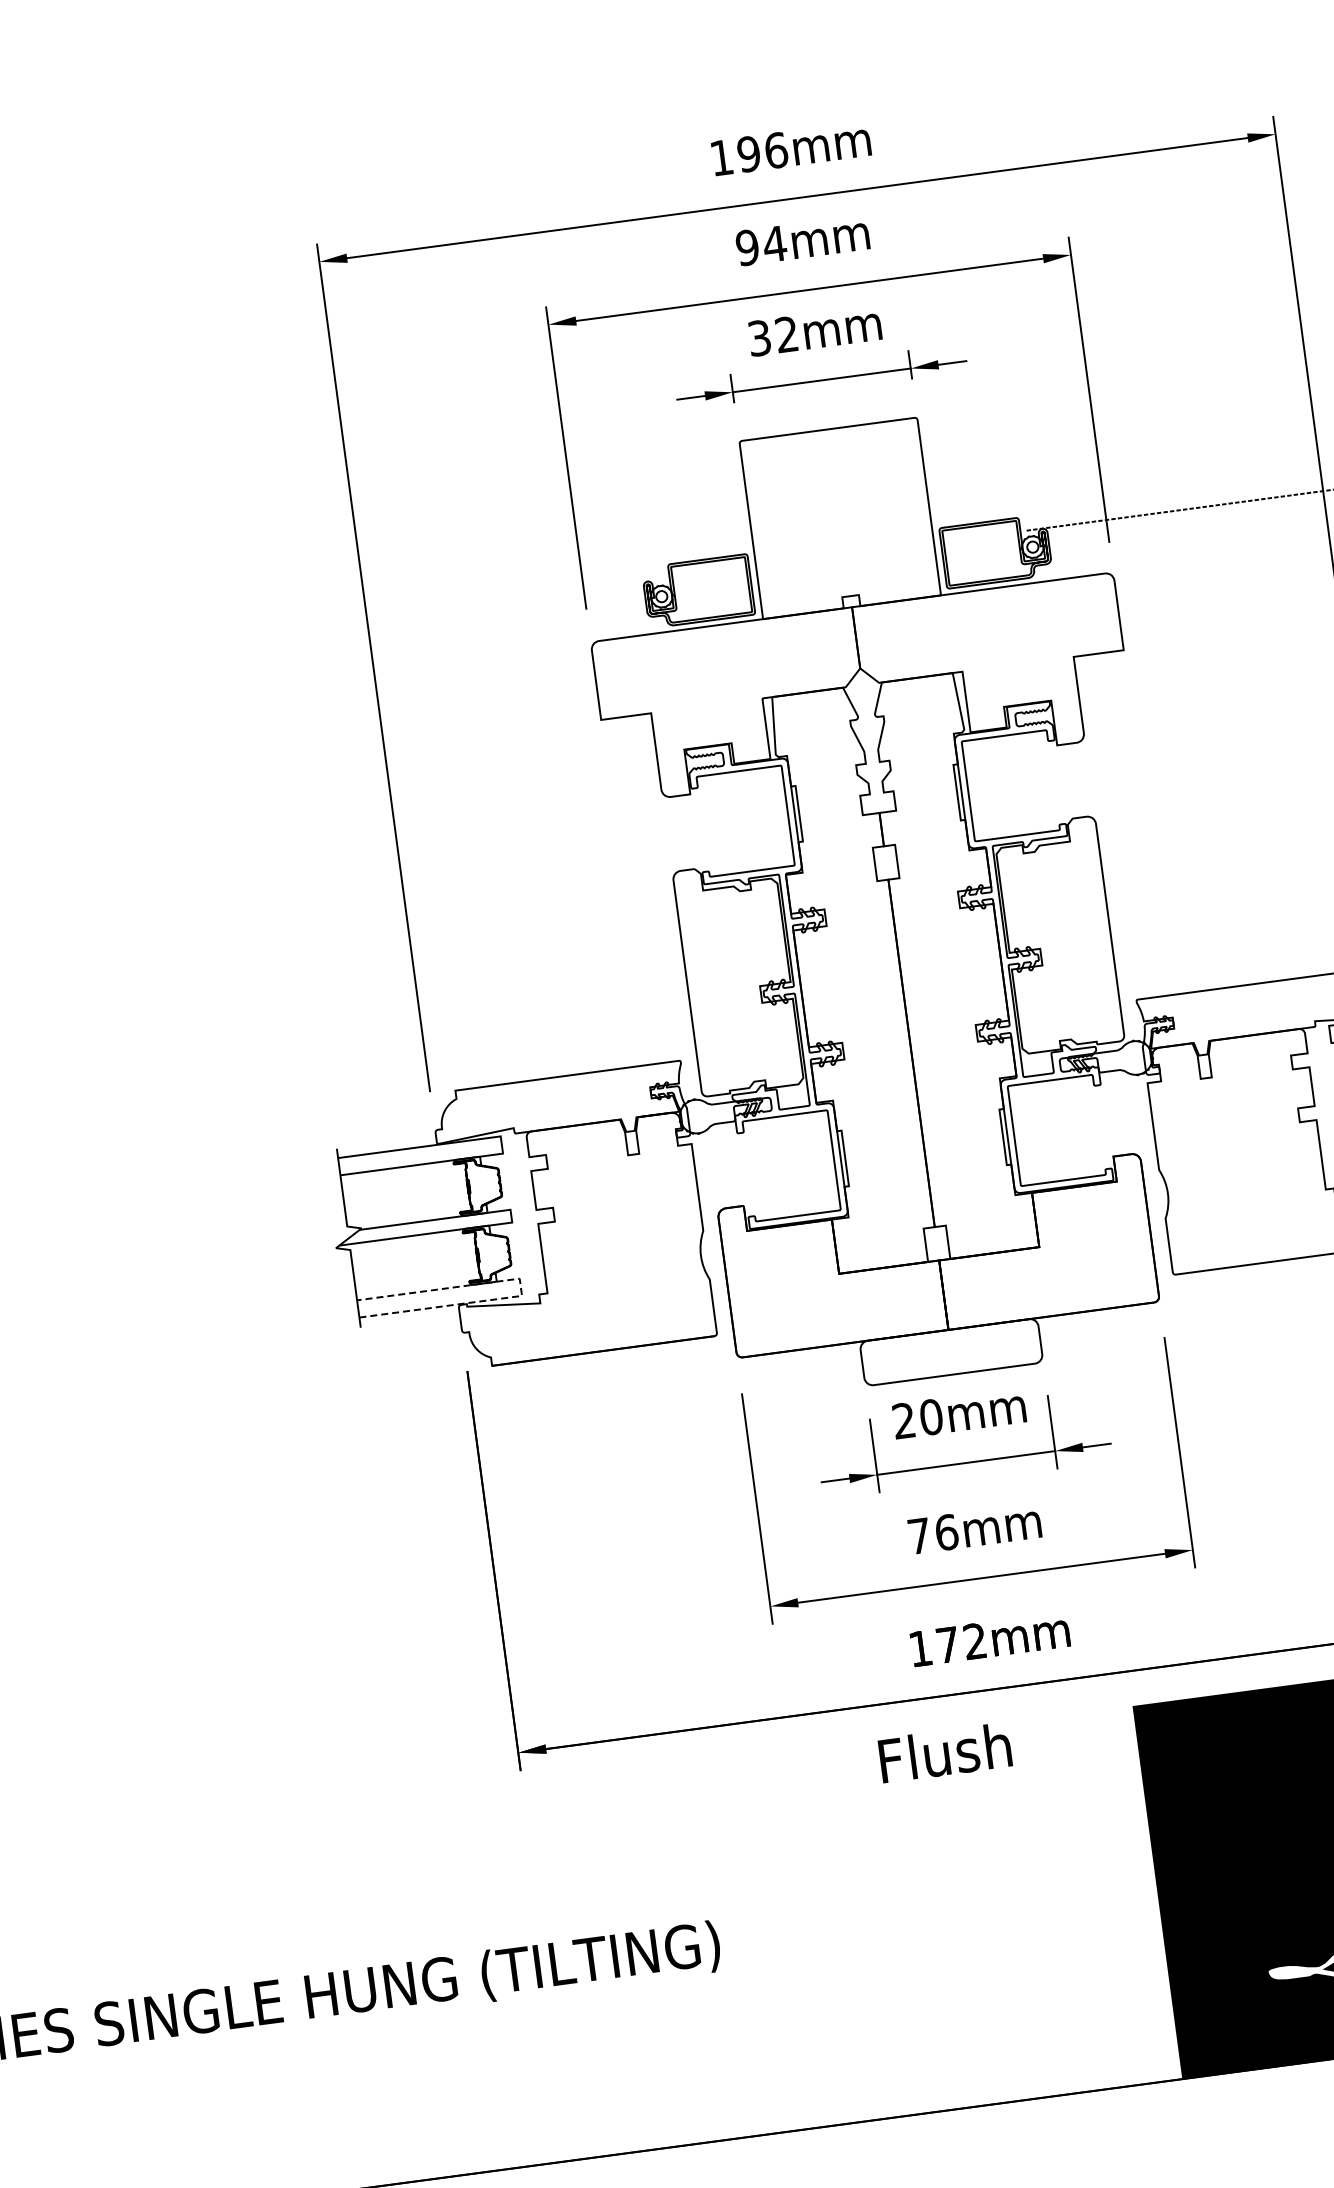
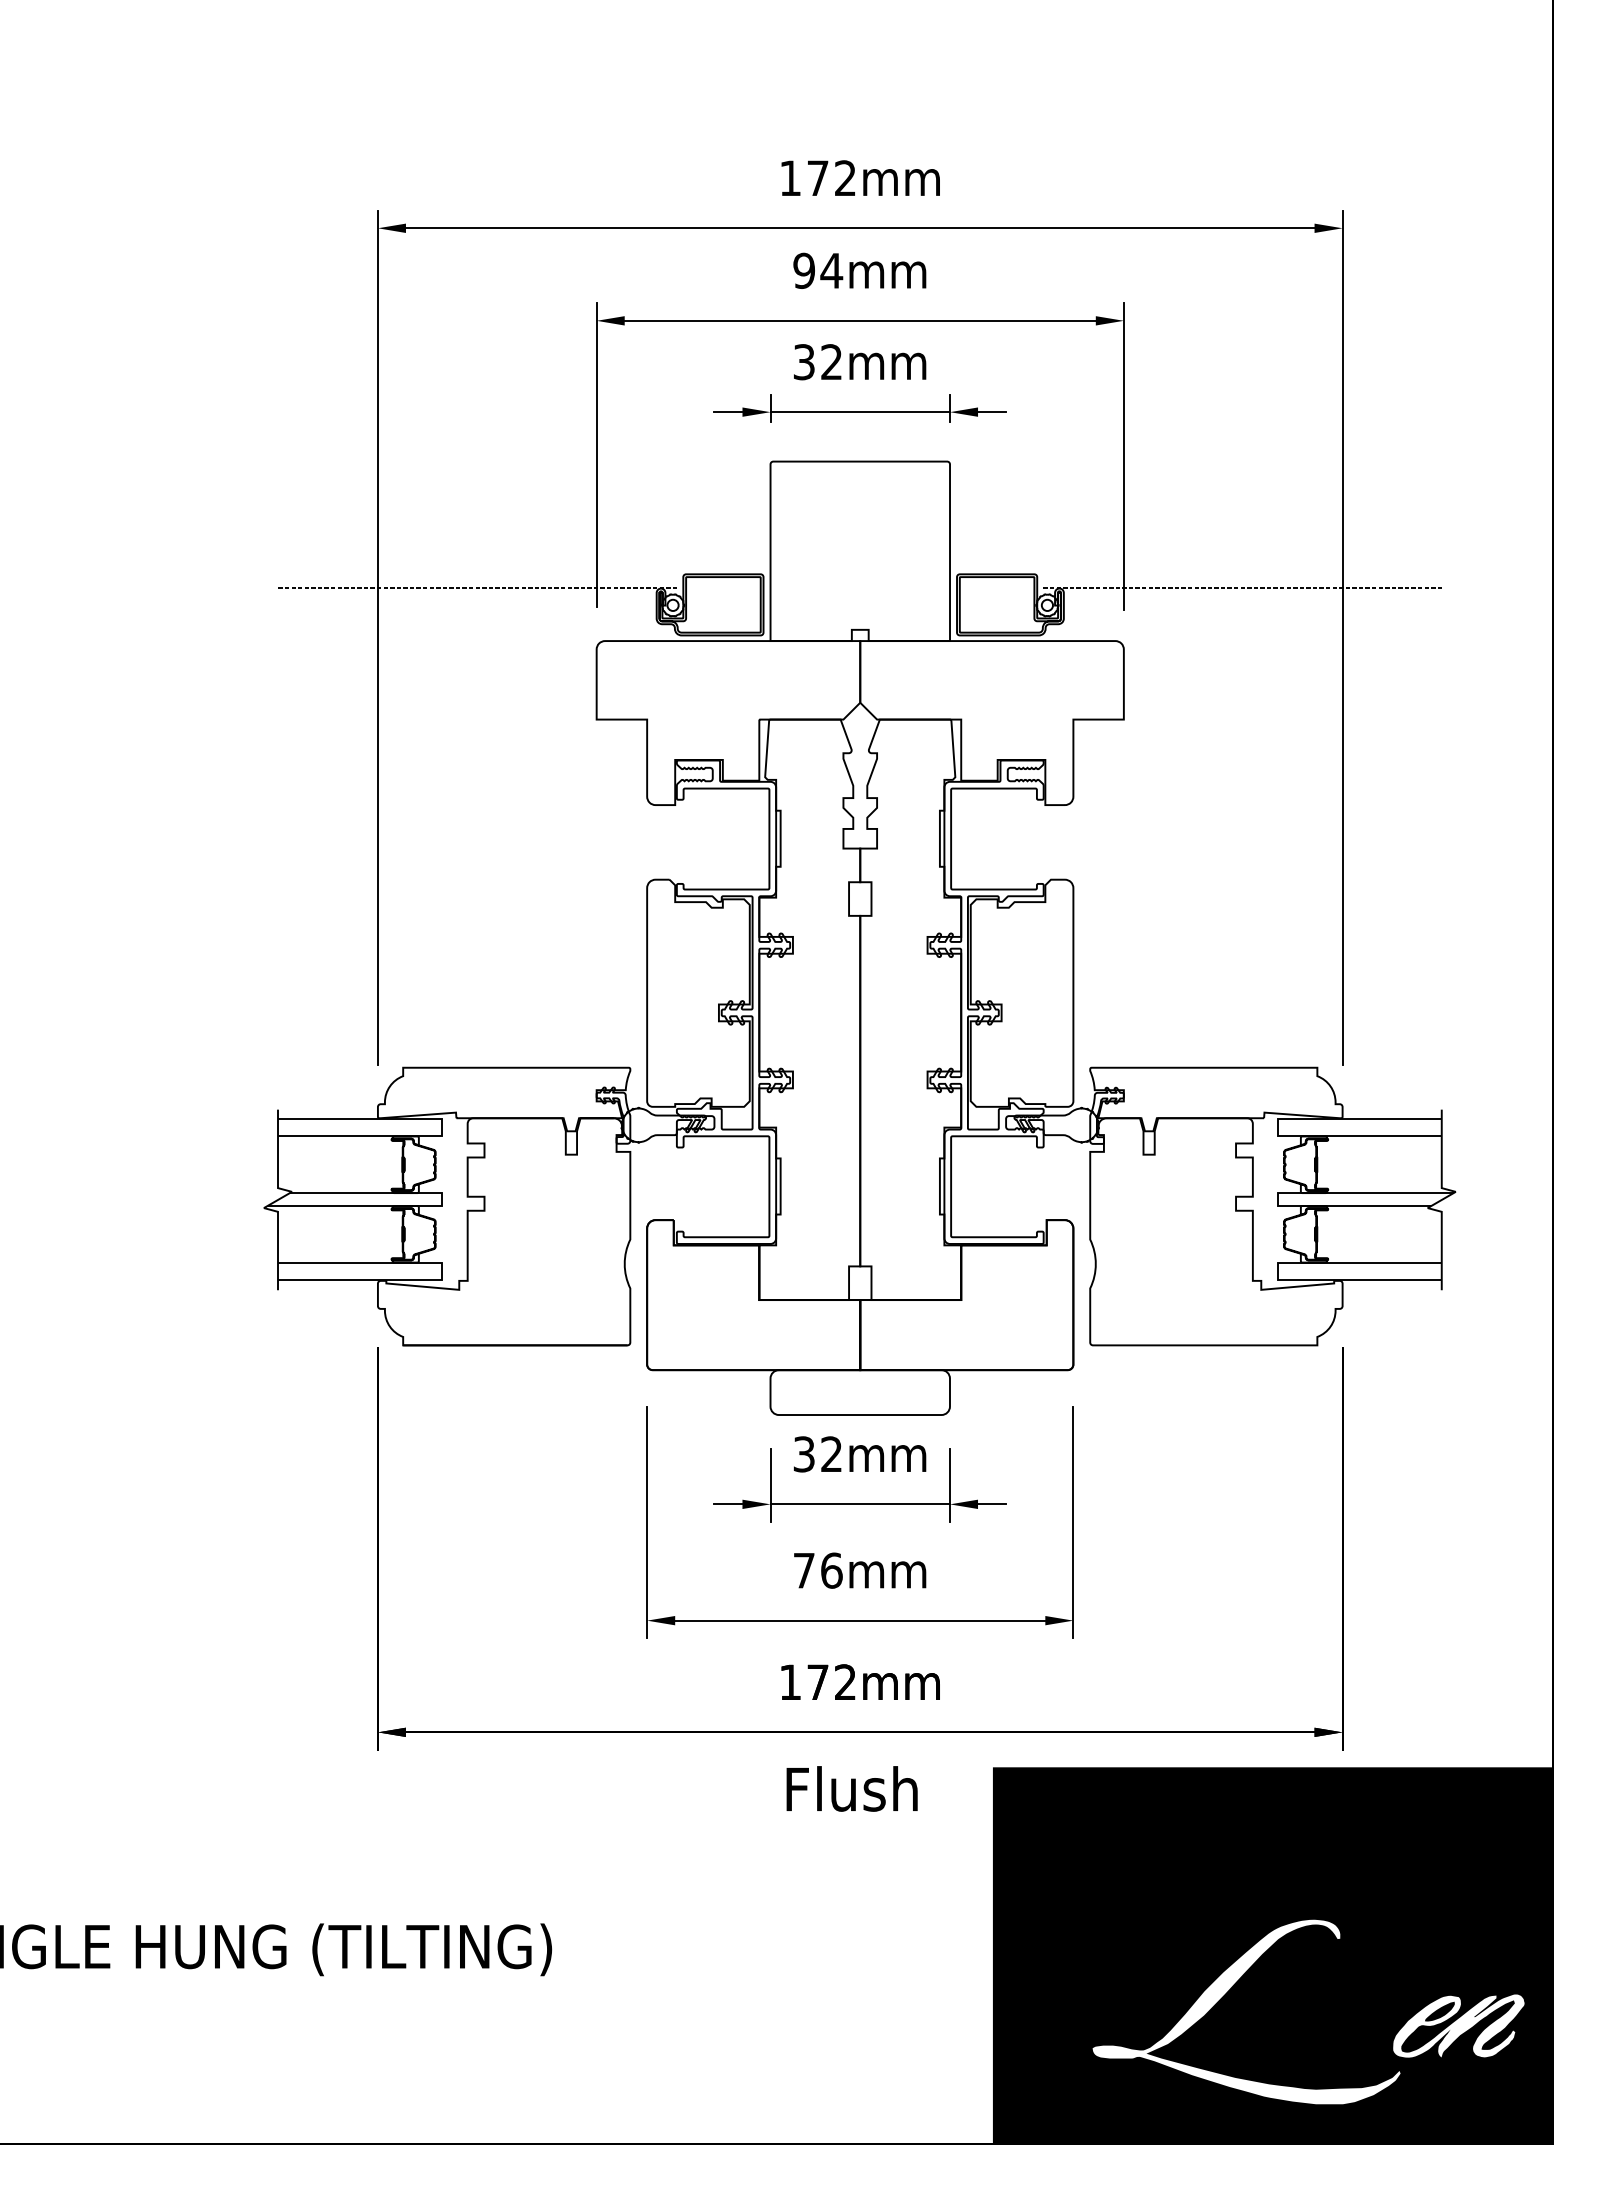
text: (762, 152) -> (831, 178), 196mm -> 172mm
line: (465, 605) -> (477, 588), added
line: (521, 1287) -> (442, 1271), dashed -> solid
text: (917, 1419) -> (817, 1454), 20mm -> 32mm
text: (944, 1752) -> (851, 1788), moved

